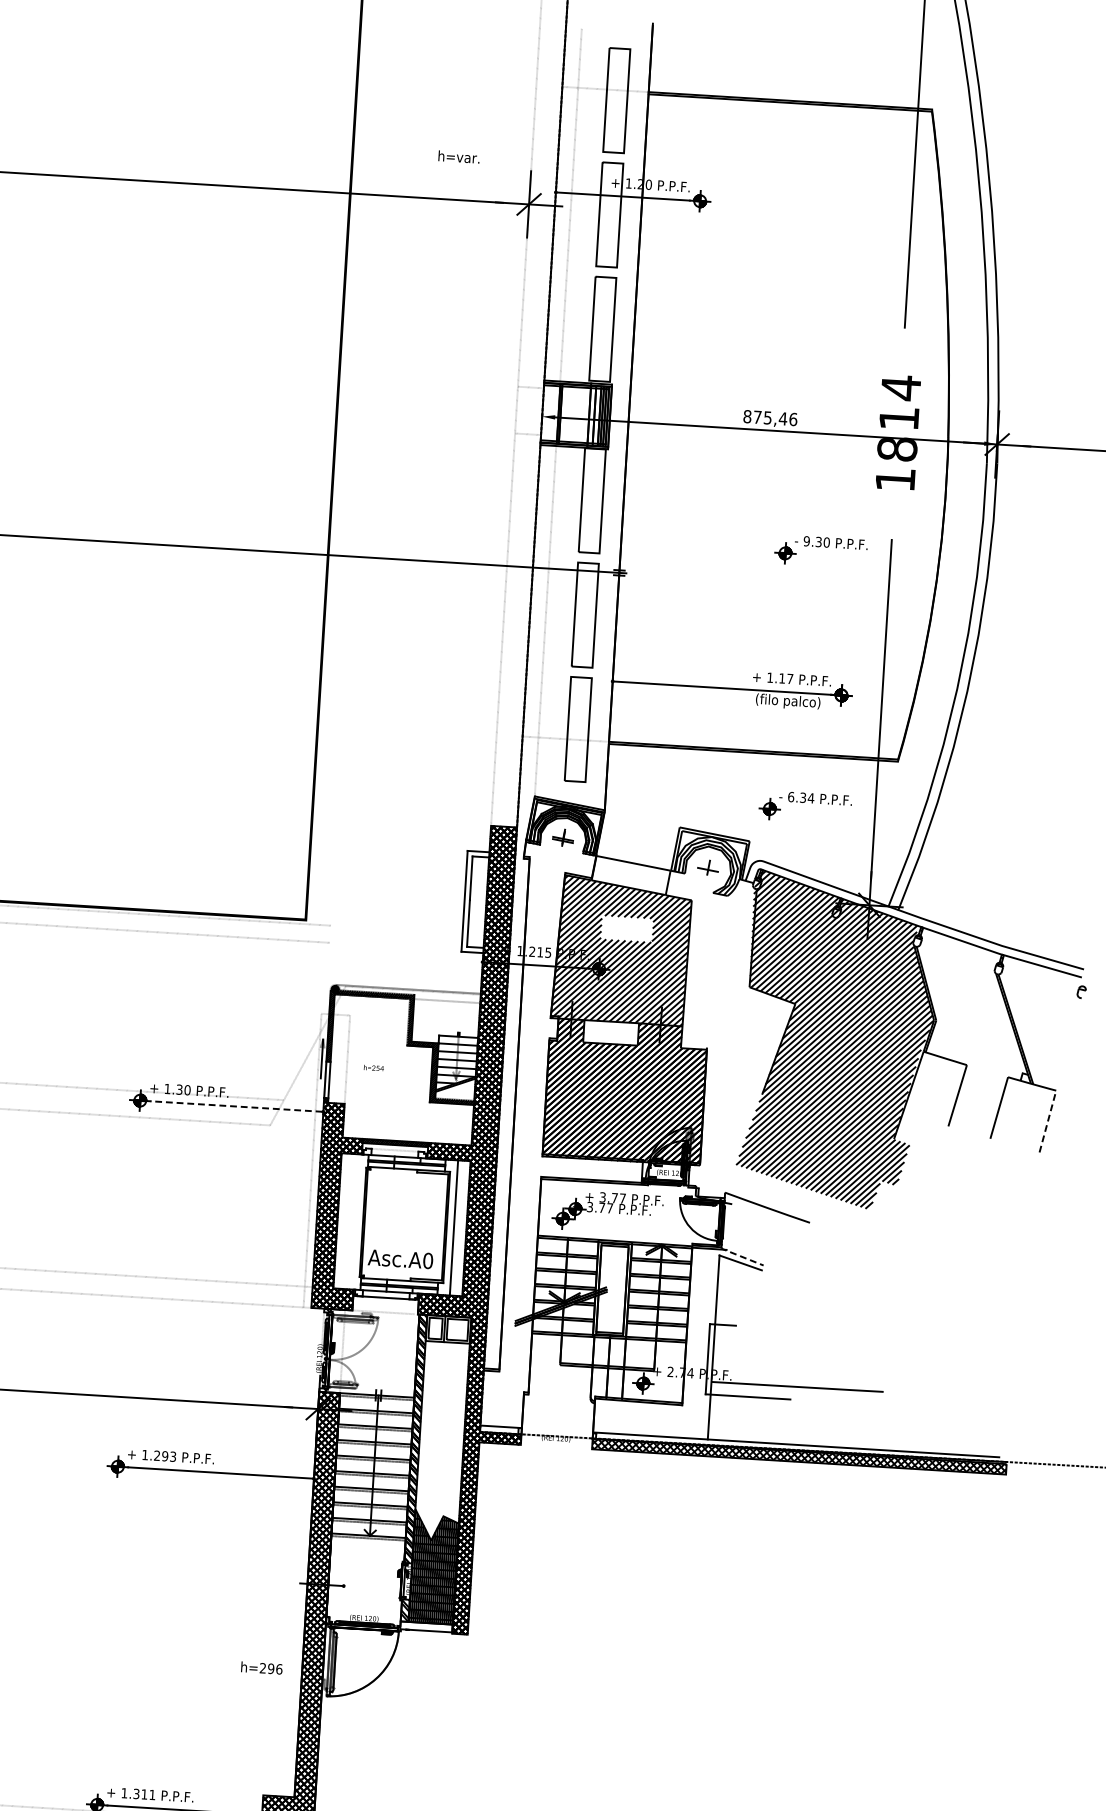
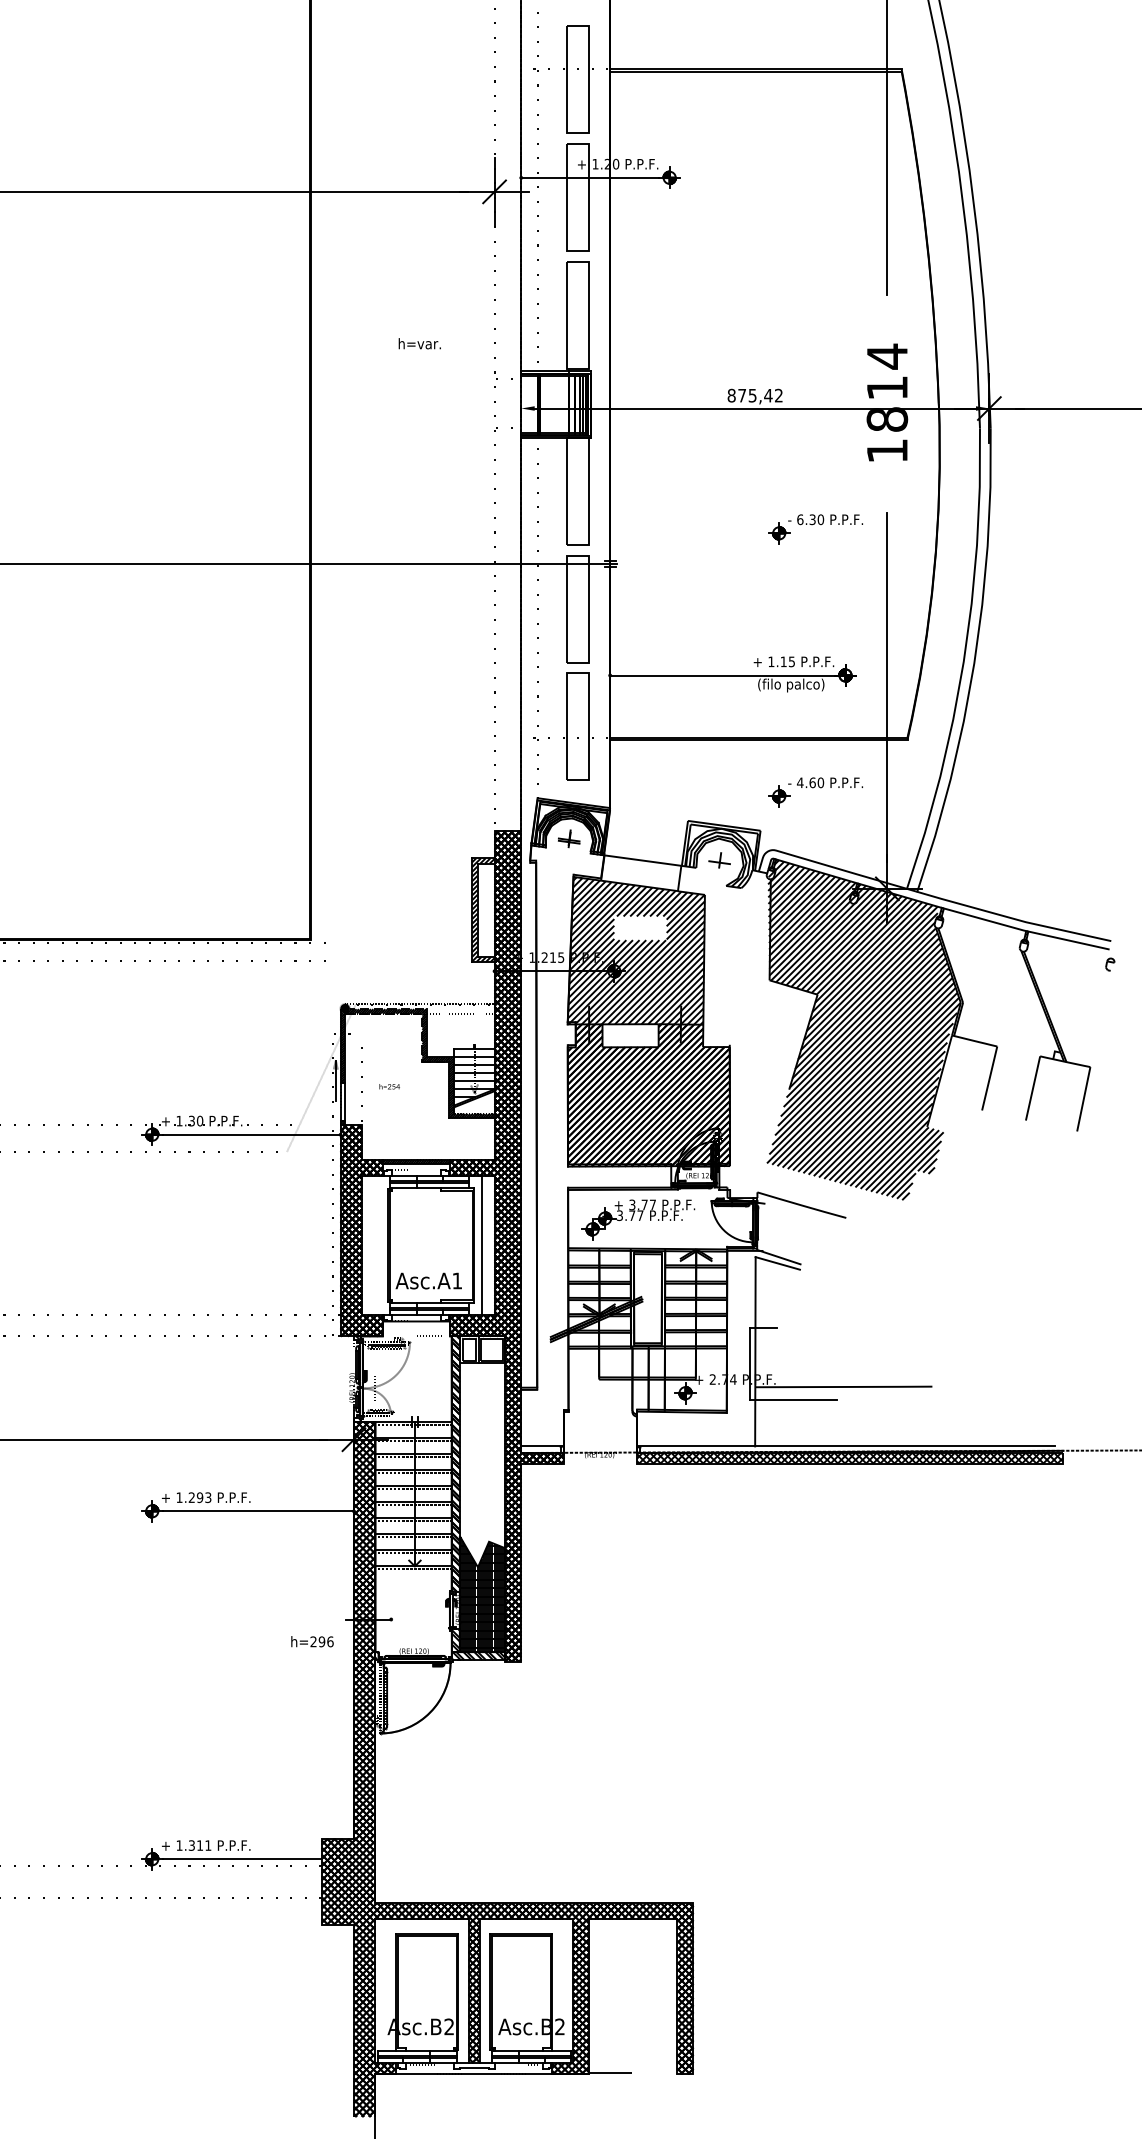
text: (458, 156) -> (419, 343), moved
text: (792, 419) -> (778, 395), 875,46 -> 875,42
text: (807, 541) -> (800, 519), 9.30 -> 6.30
text: (789, 678) -> (791, 661), 1.17 -> 1.15
text: (801, 797) -> (810, 782), 6.34 -> 4.60
hatch: (475, 902) -> (483, 910), added
line: (235, 1106) -> (250, 1134), dashed -> solid
line: (1047, 1121) -> (1083, 1099), dashed -> solid
line: (740, 1256) -> (777, 1256), dashed -> solid
text: (428, 1260) -> (457, 1280), Asc.A0 -> Asc.A1
hatch: (426, 1627) -> (478, 1656), added
text: (261, 1667) -> (312, 1641), moved

